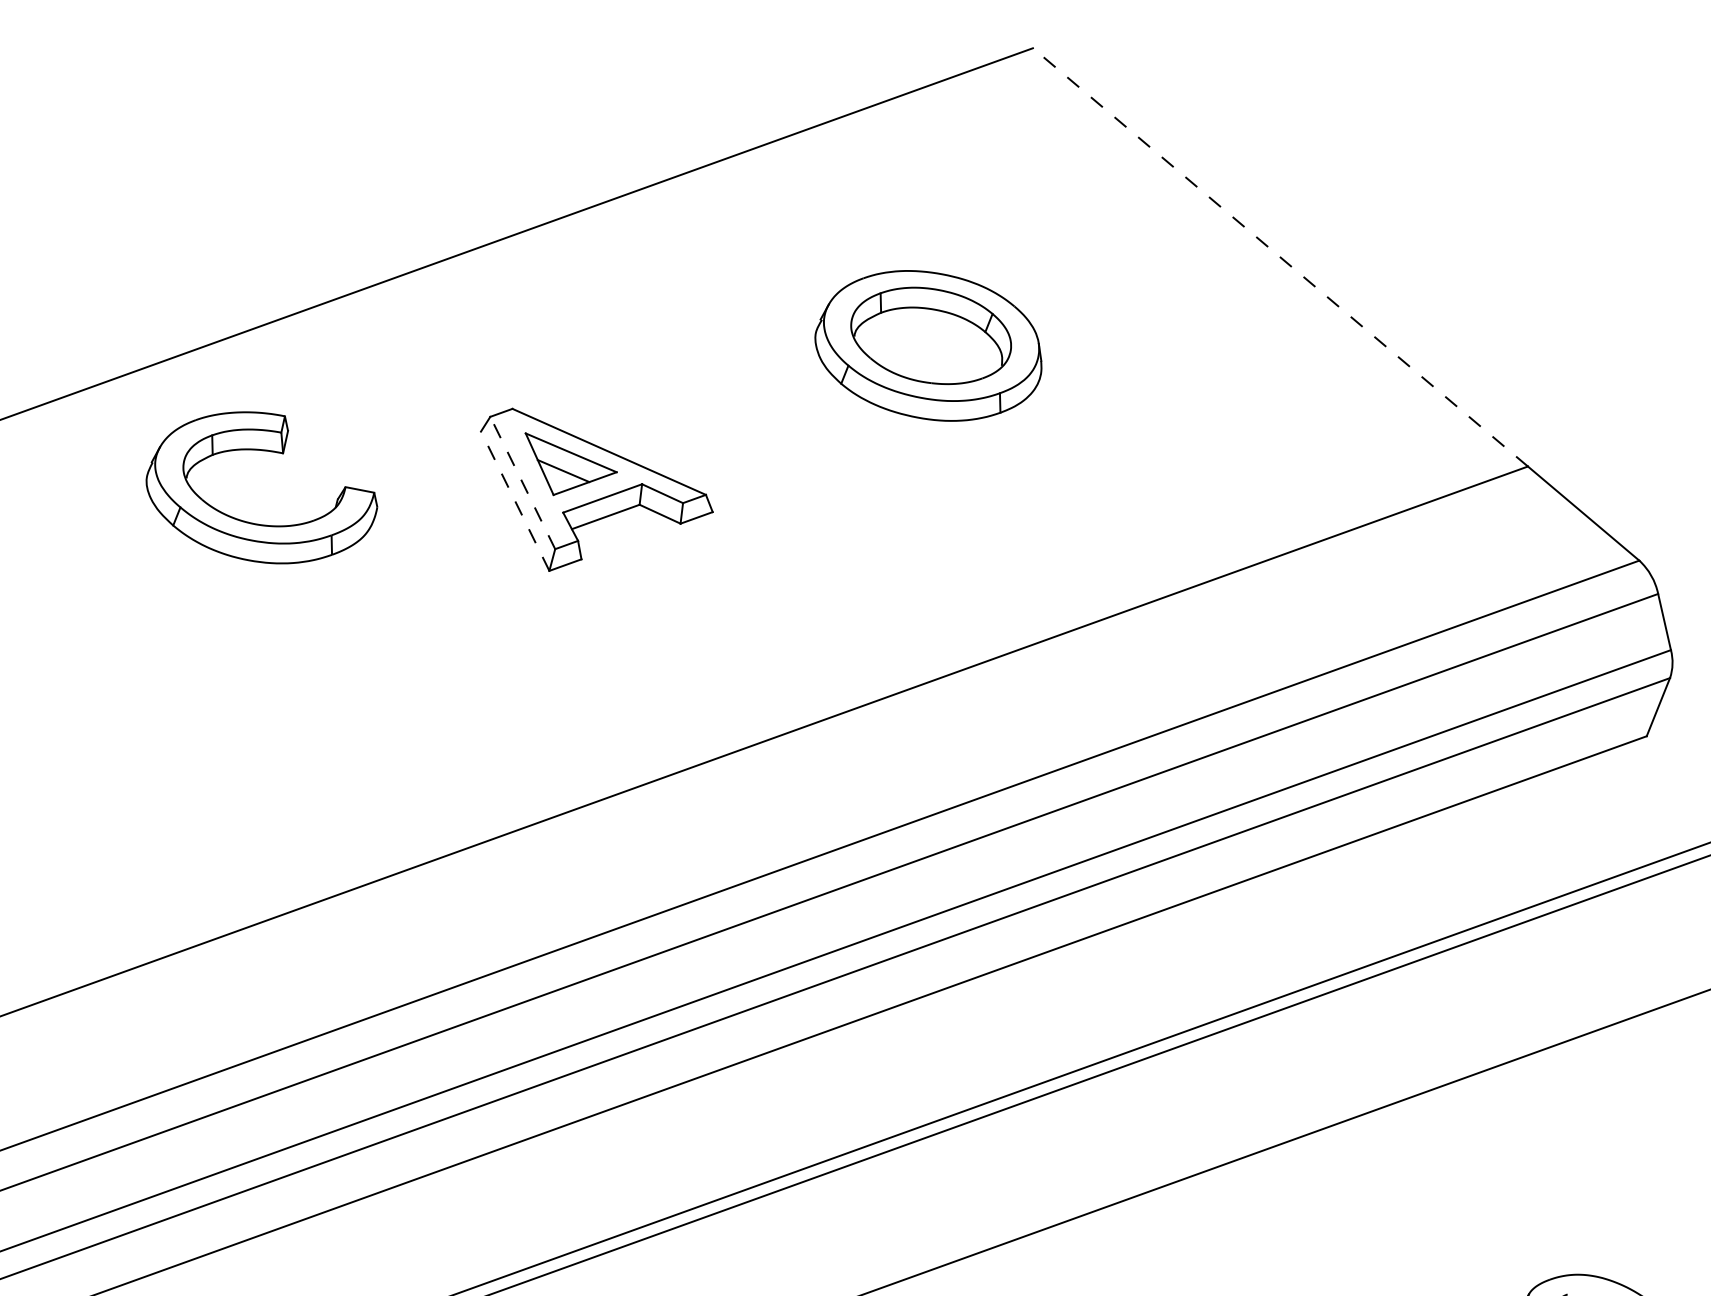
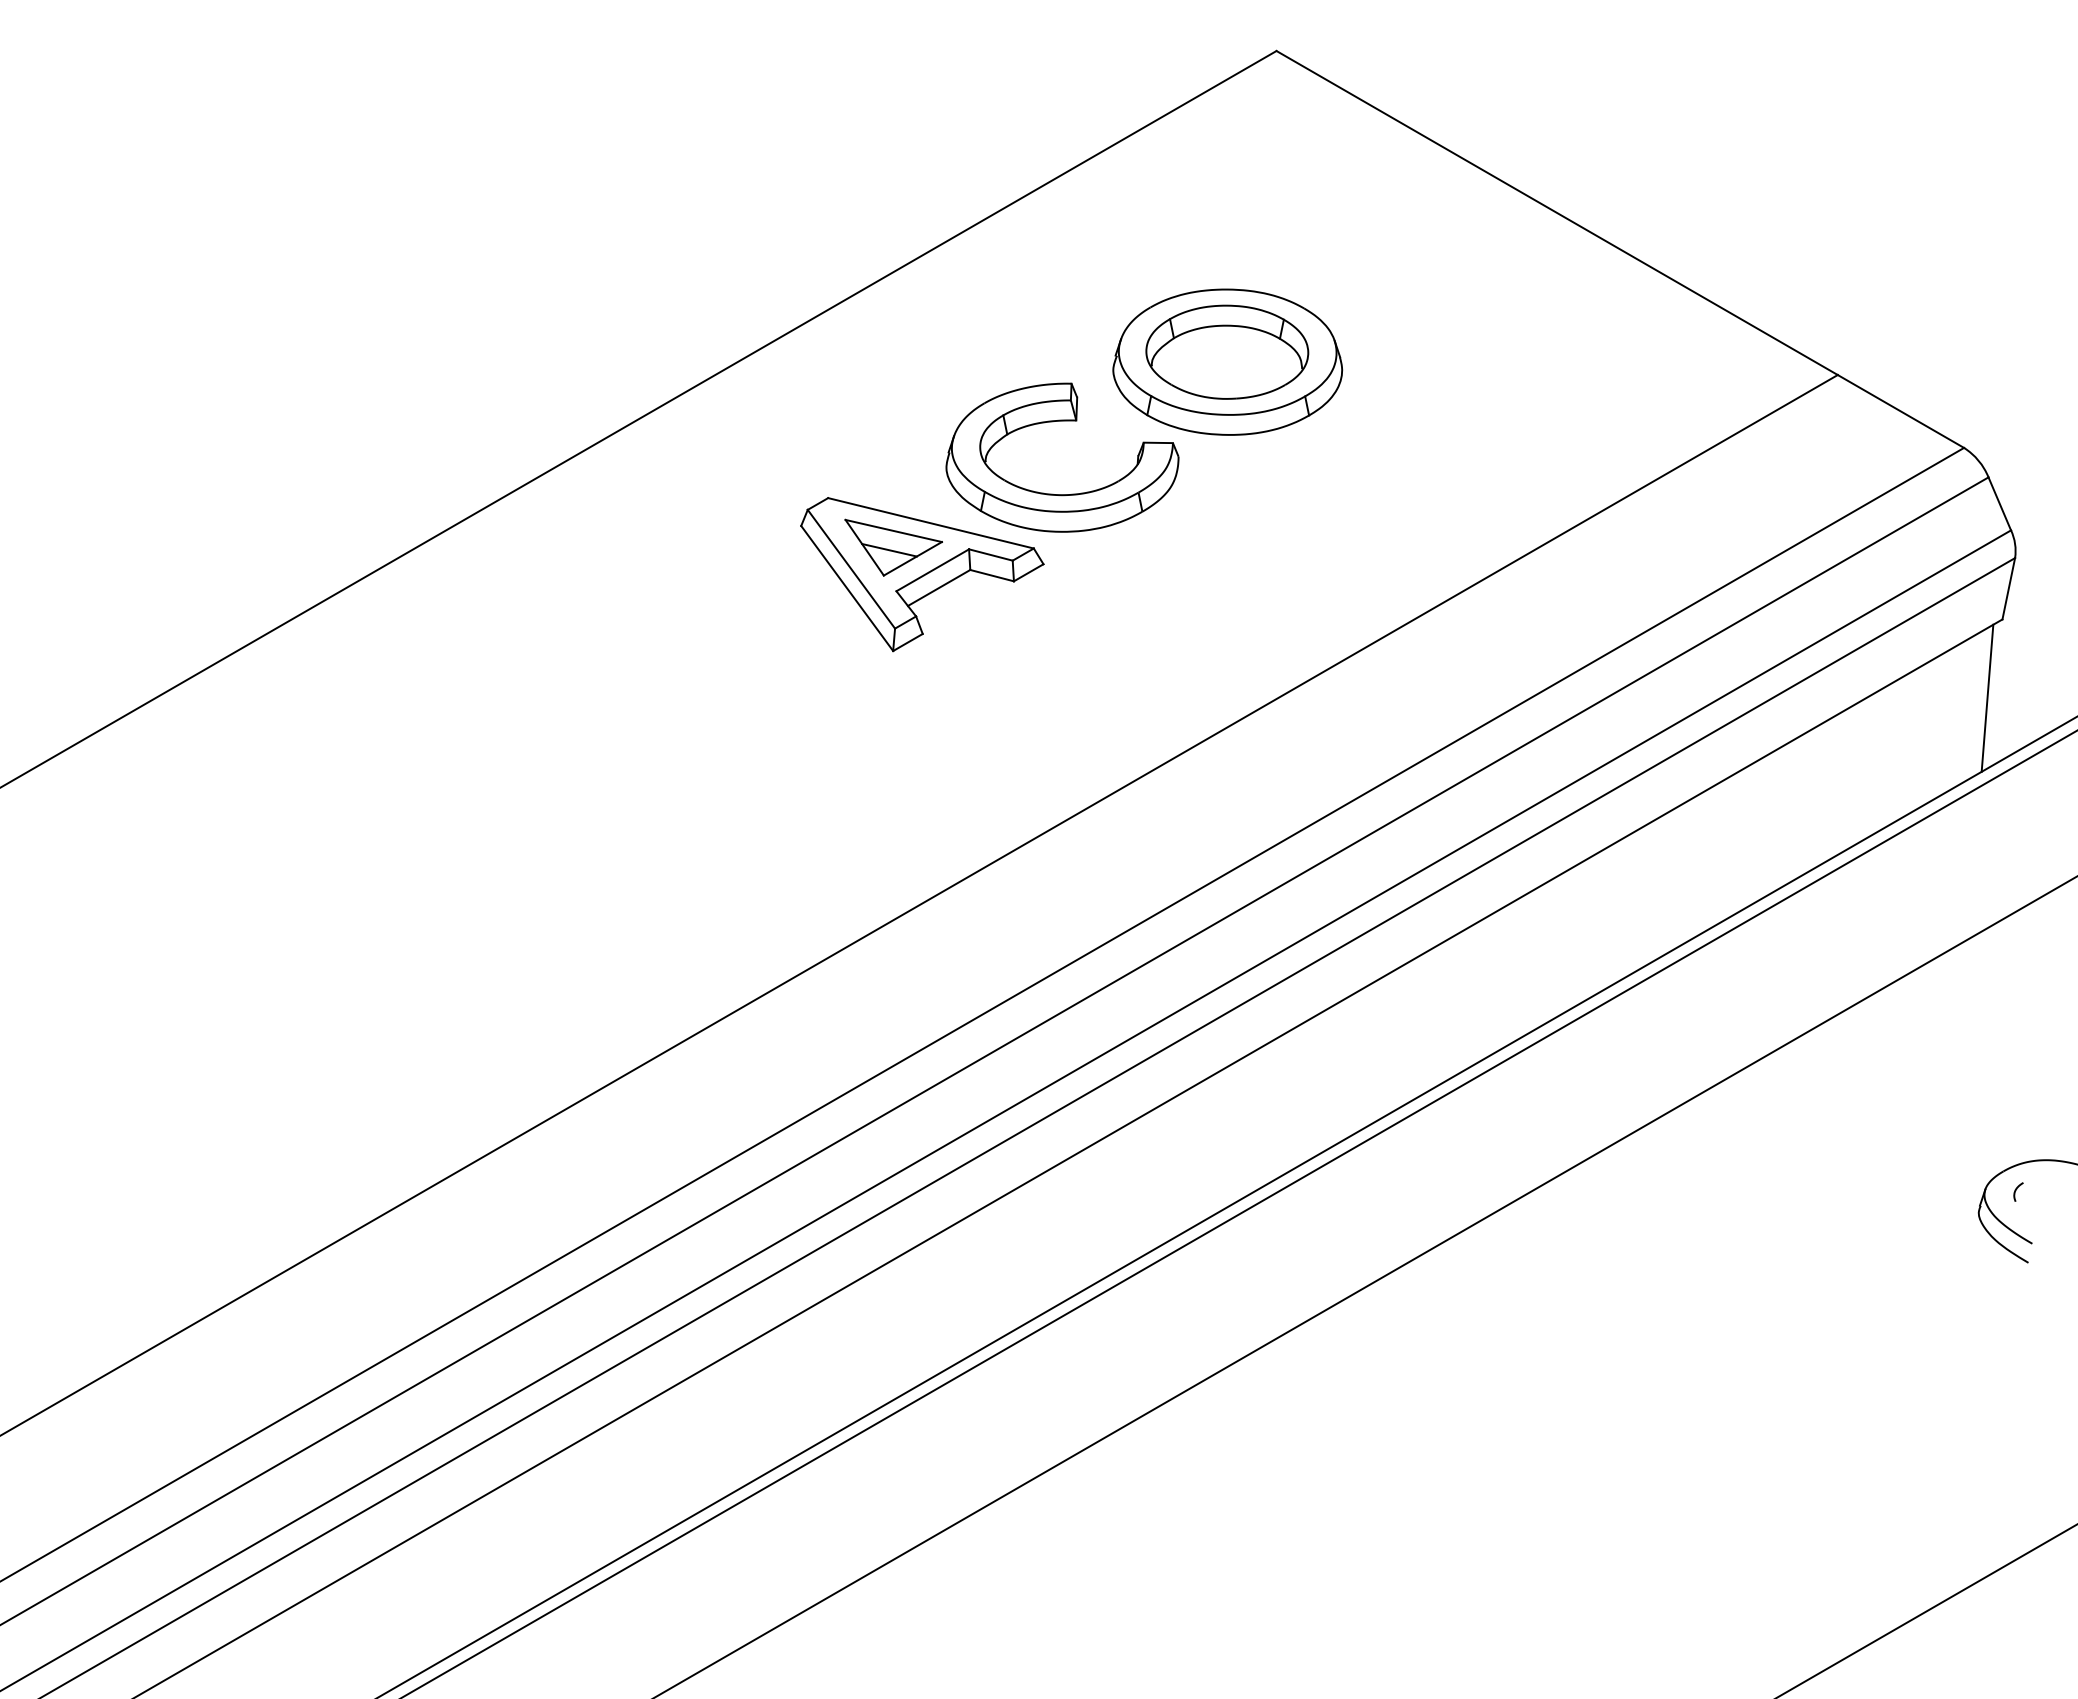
line: (1279, 256) -> (1556, 212), dashed -> solid
part: (269, 451) -> (1062, 421), moved
line: (522, 483) -> (851, 569), dashed -> solid
line: (515, 501) -> (847, 588), dashed -> solid
line: (1618, 810) -> (1987, 697), added

